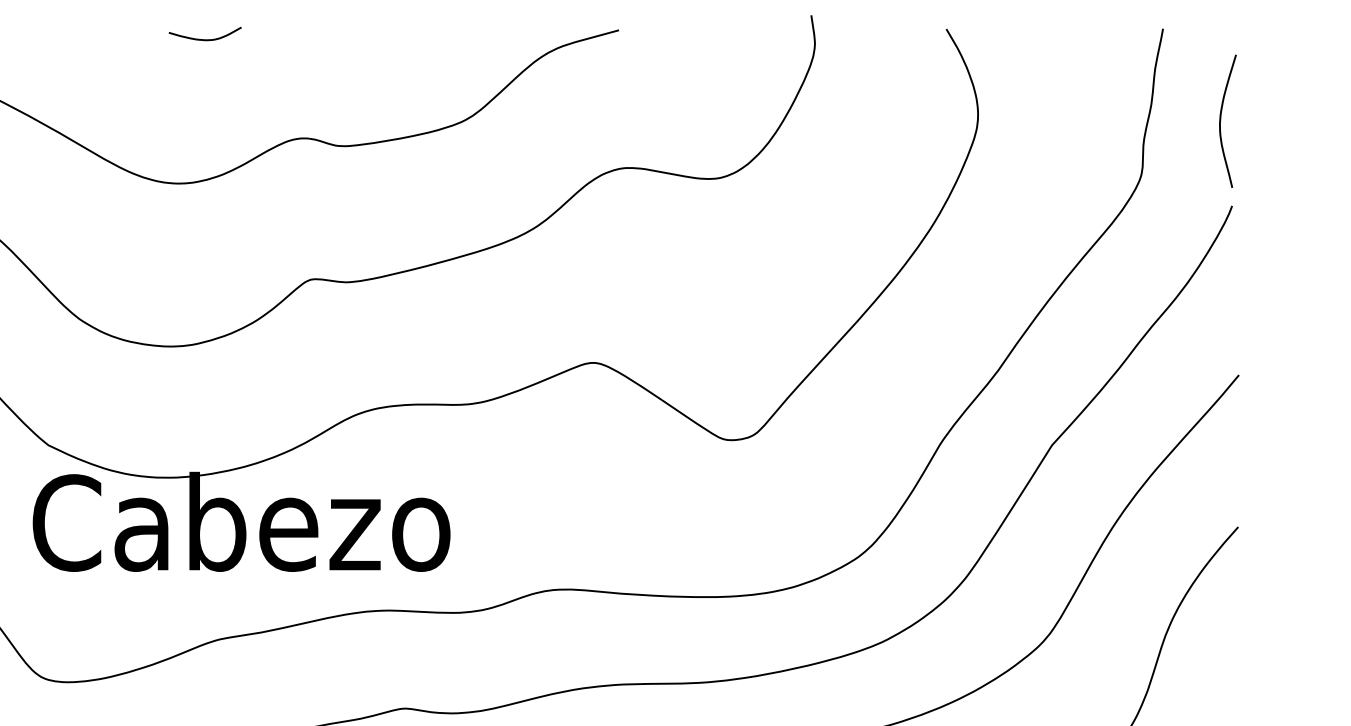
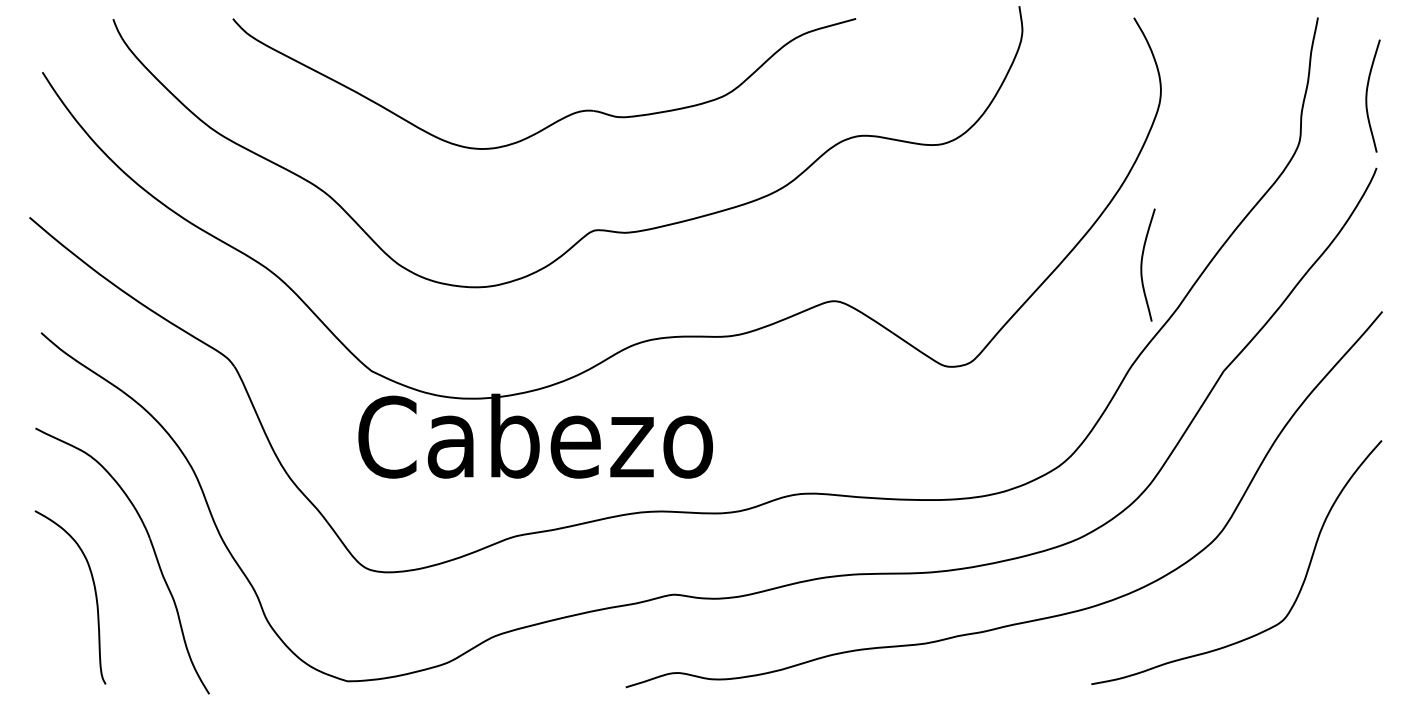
curve: (204, 39) -> (504, 26), removed
curve: (956, 319) -> (1142, 264), added

